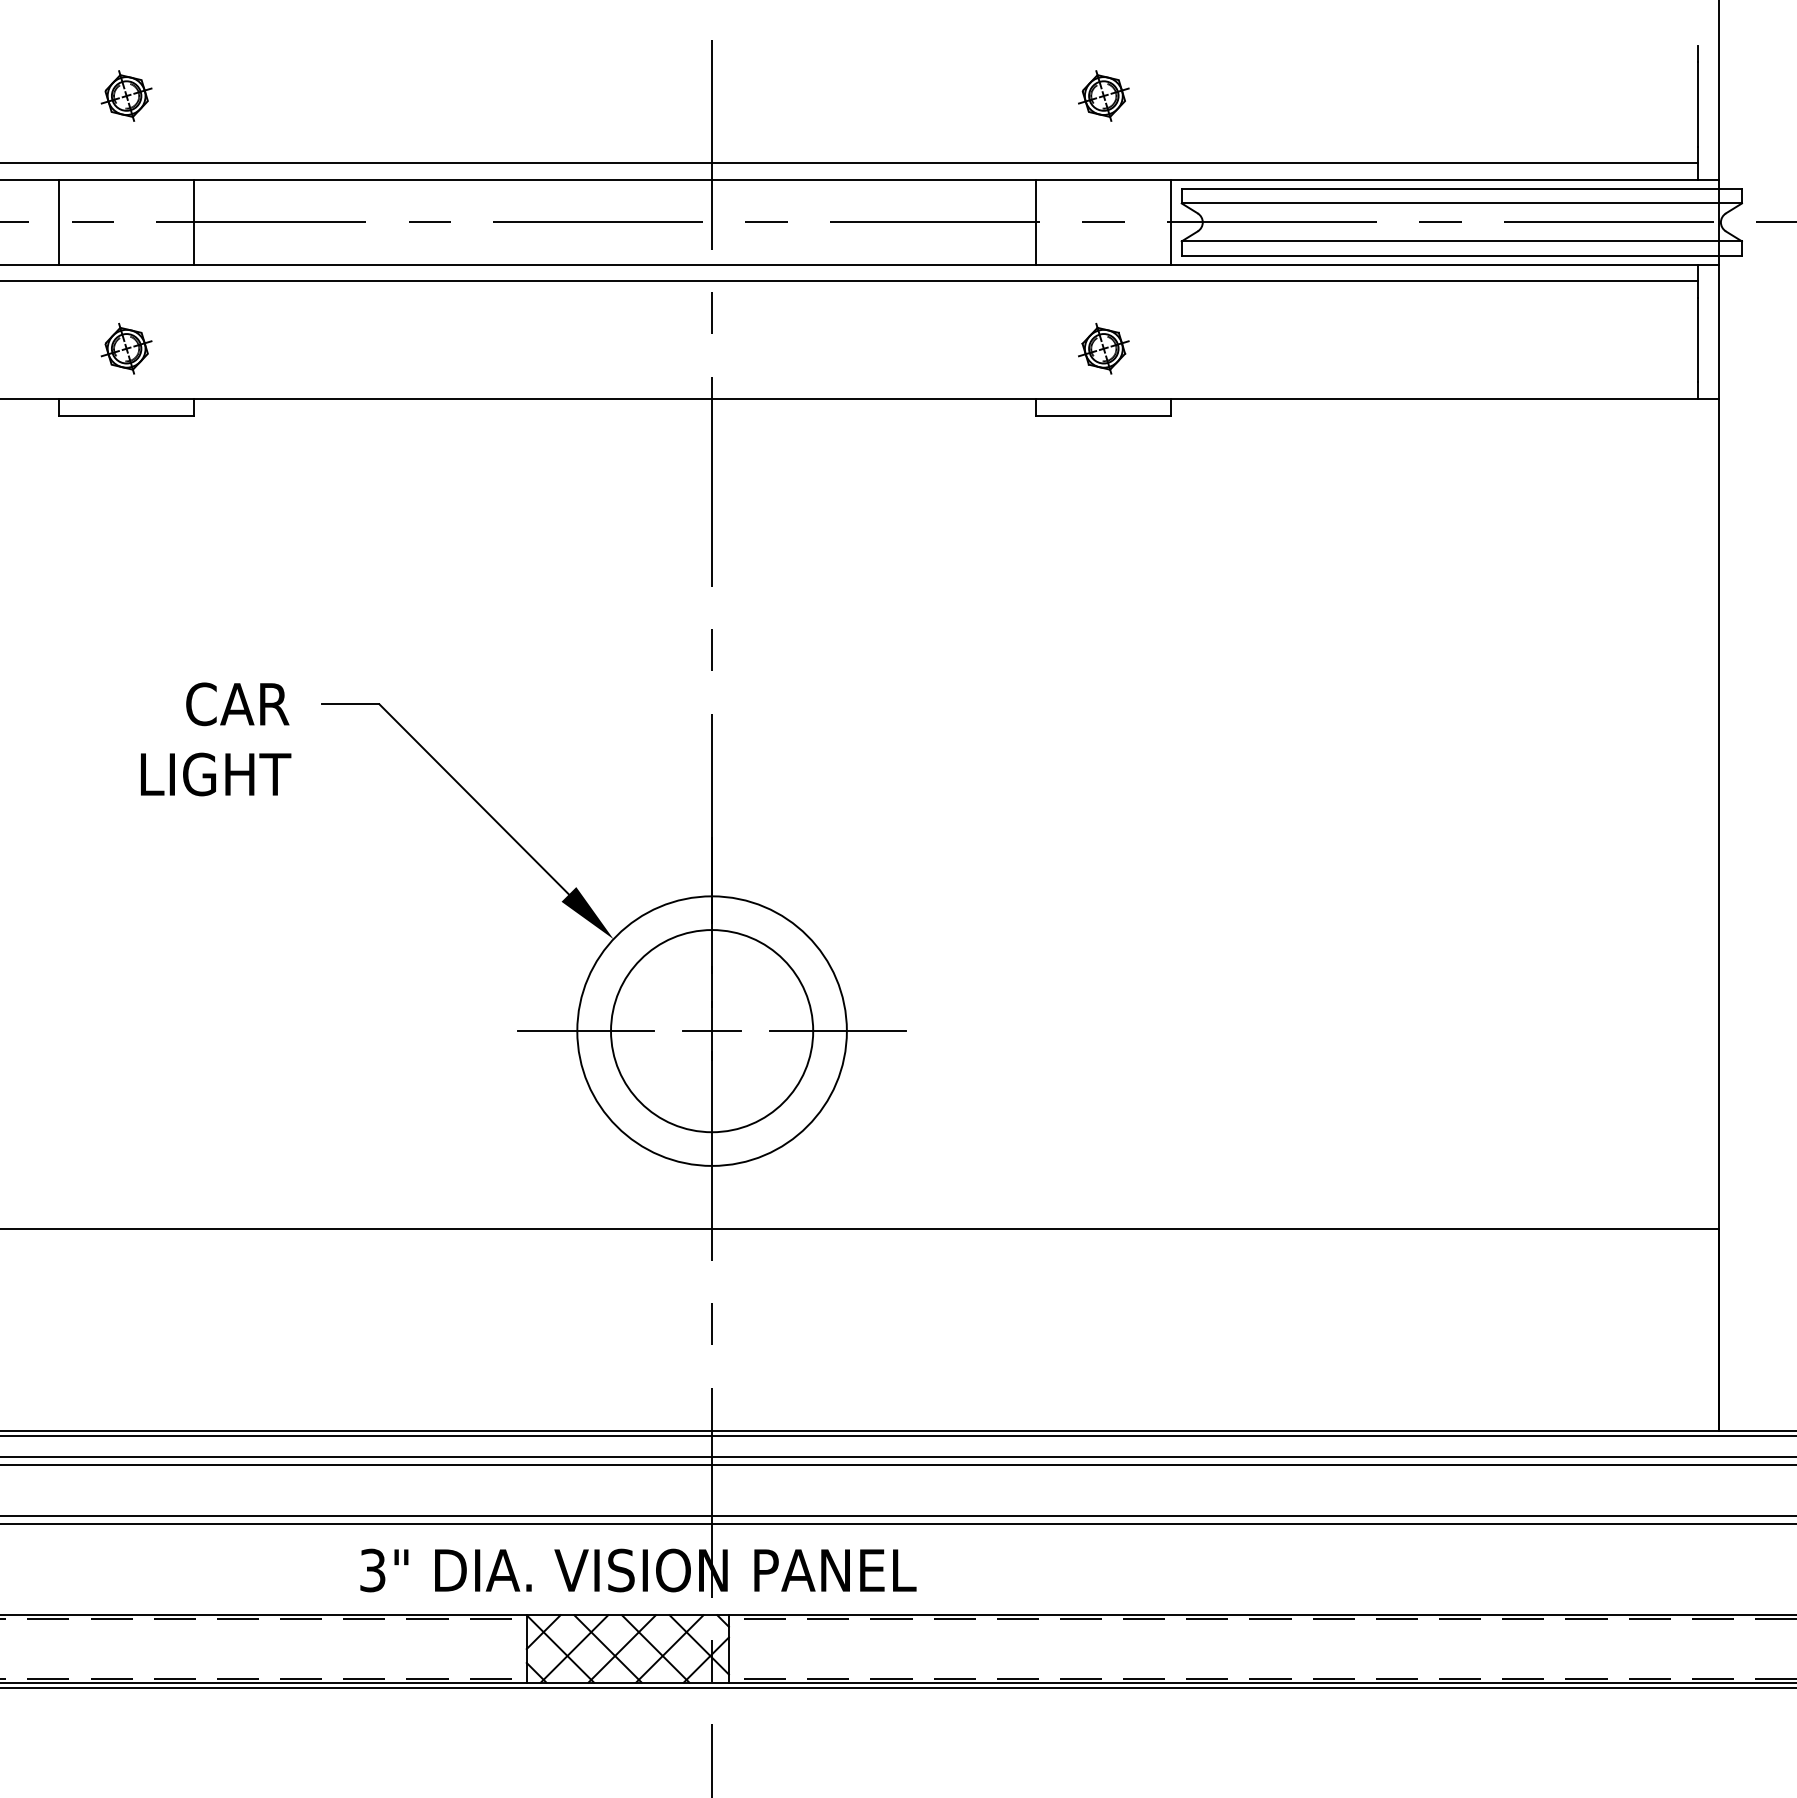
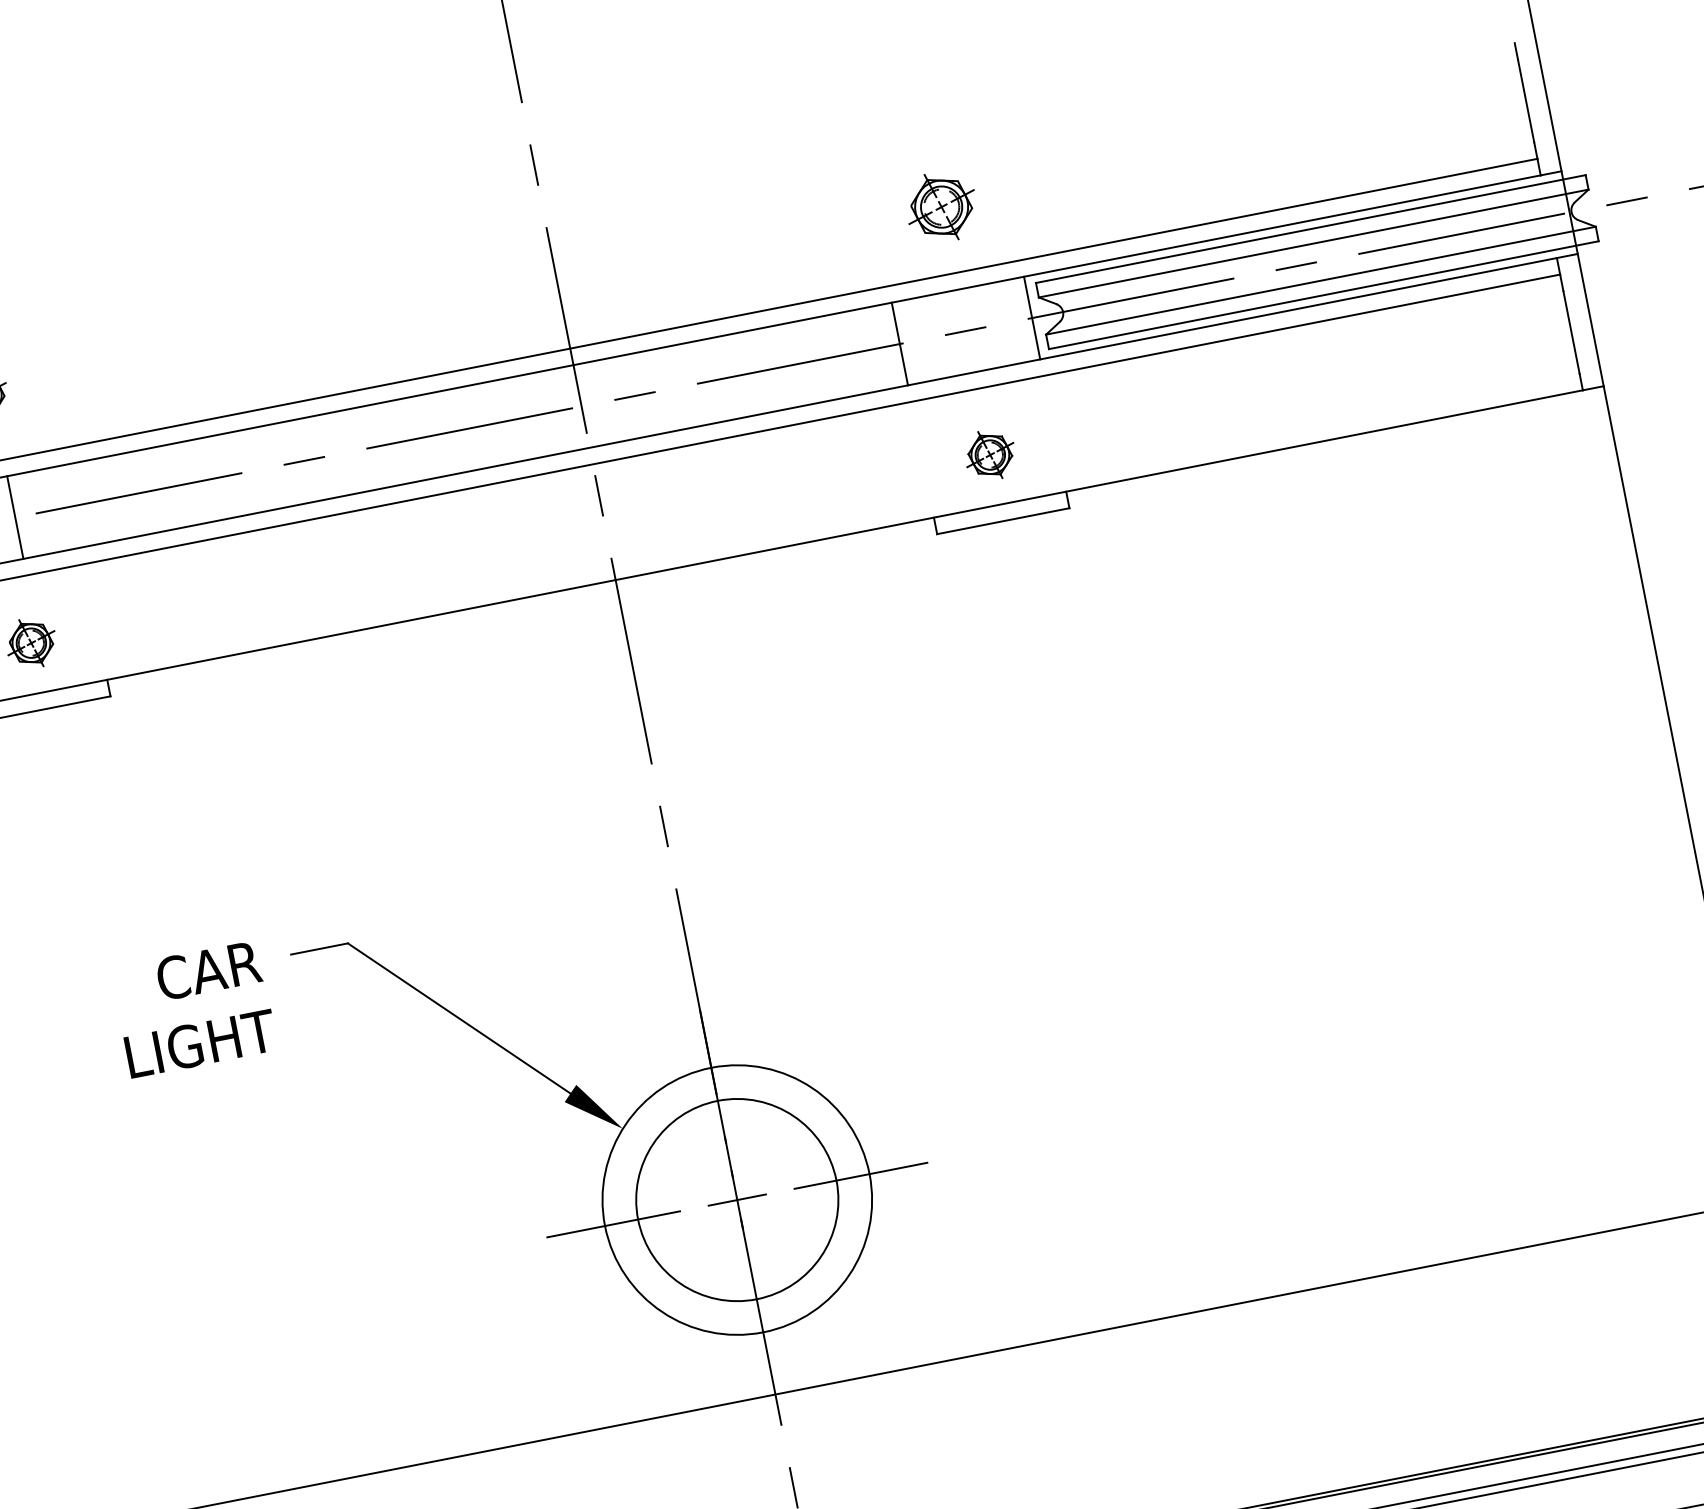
part: (1103, 95) -> (941, 206), size x1.4
line: (194, 222) -> (15, 517), moved

